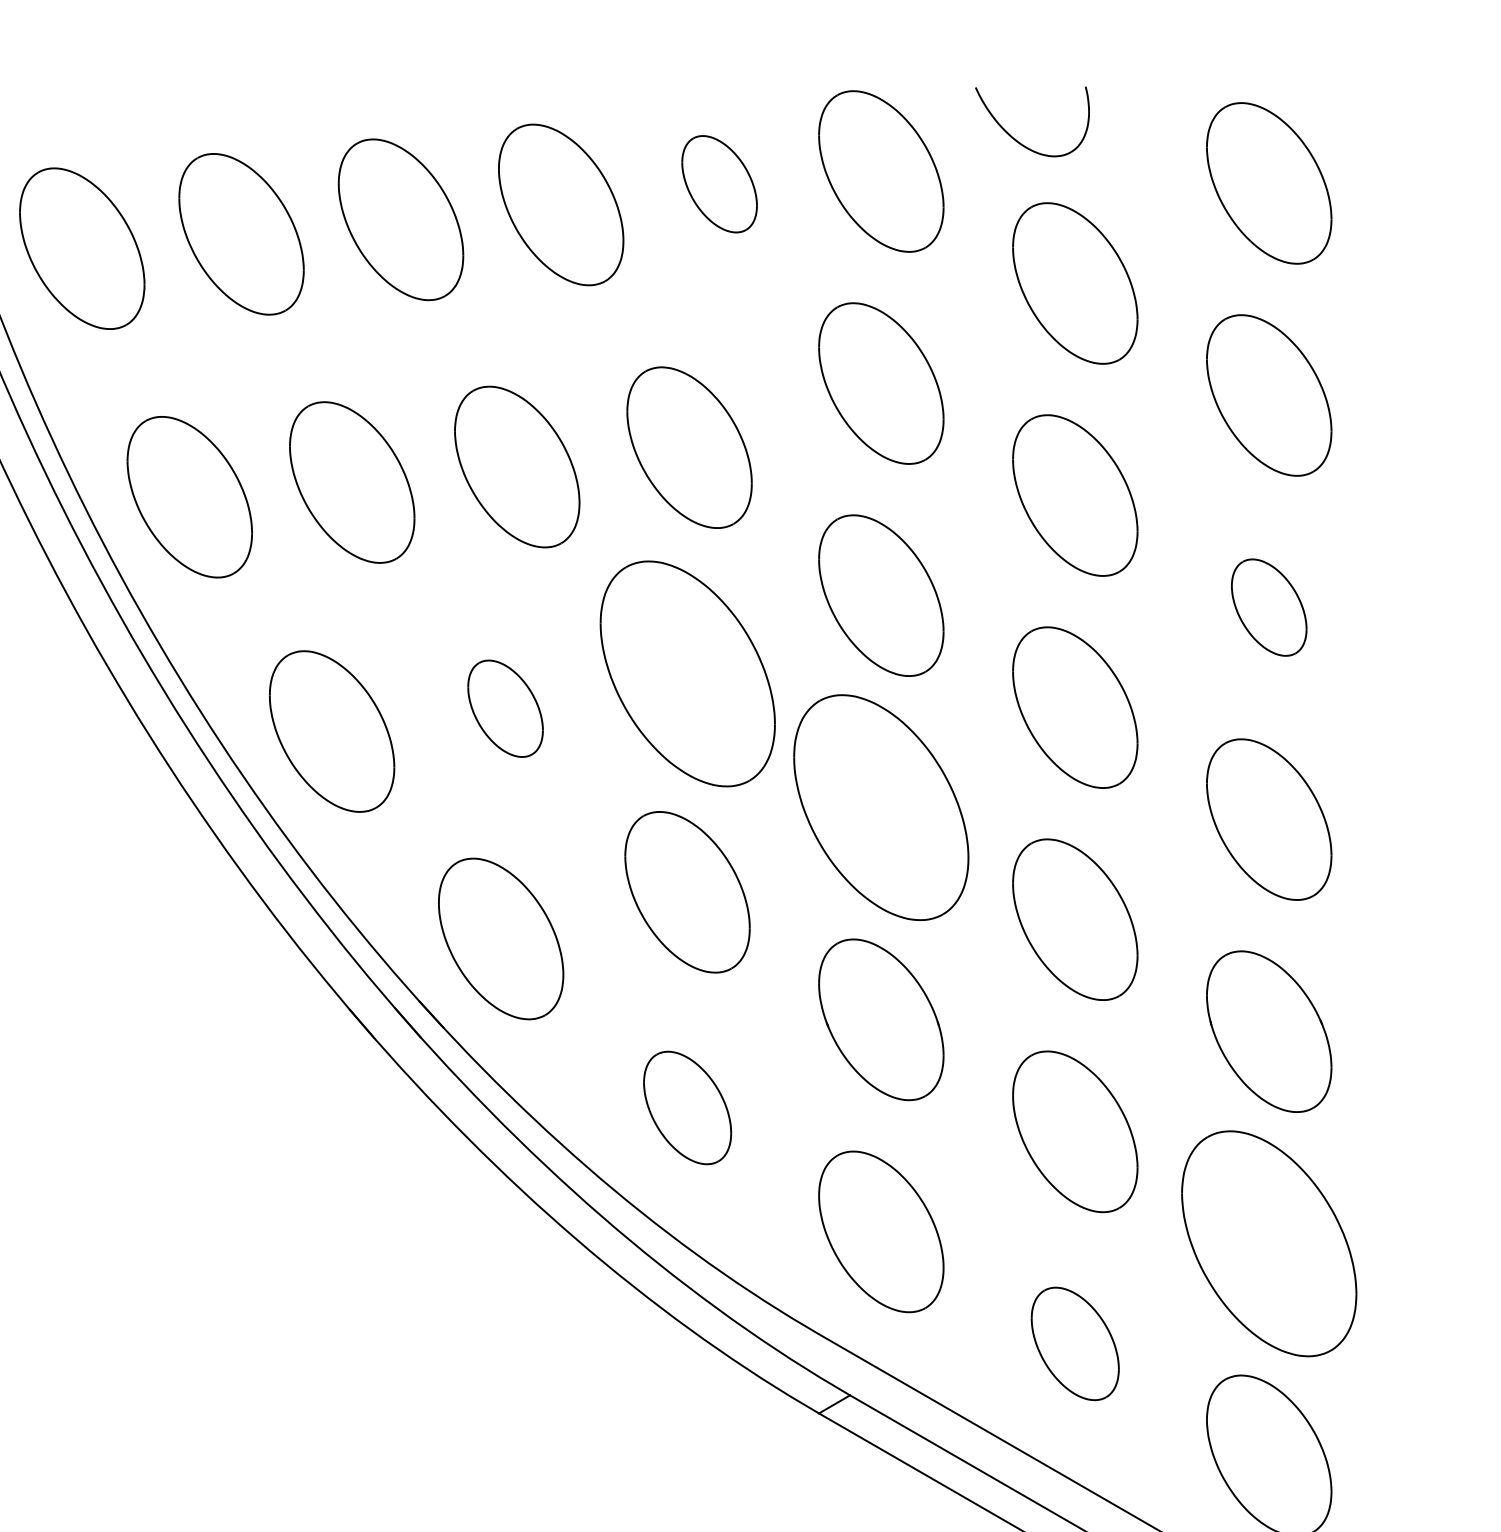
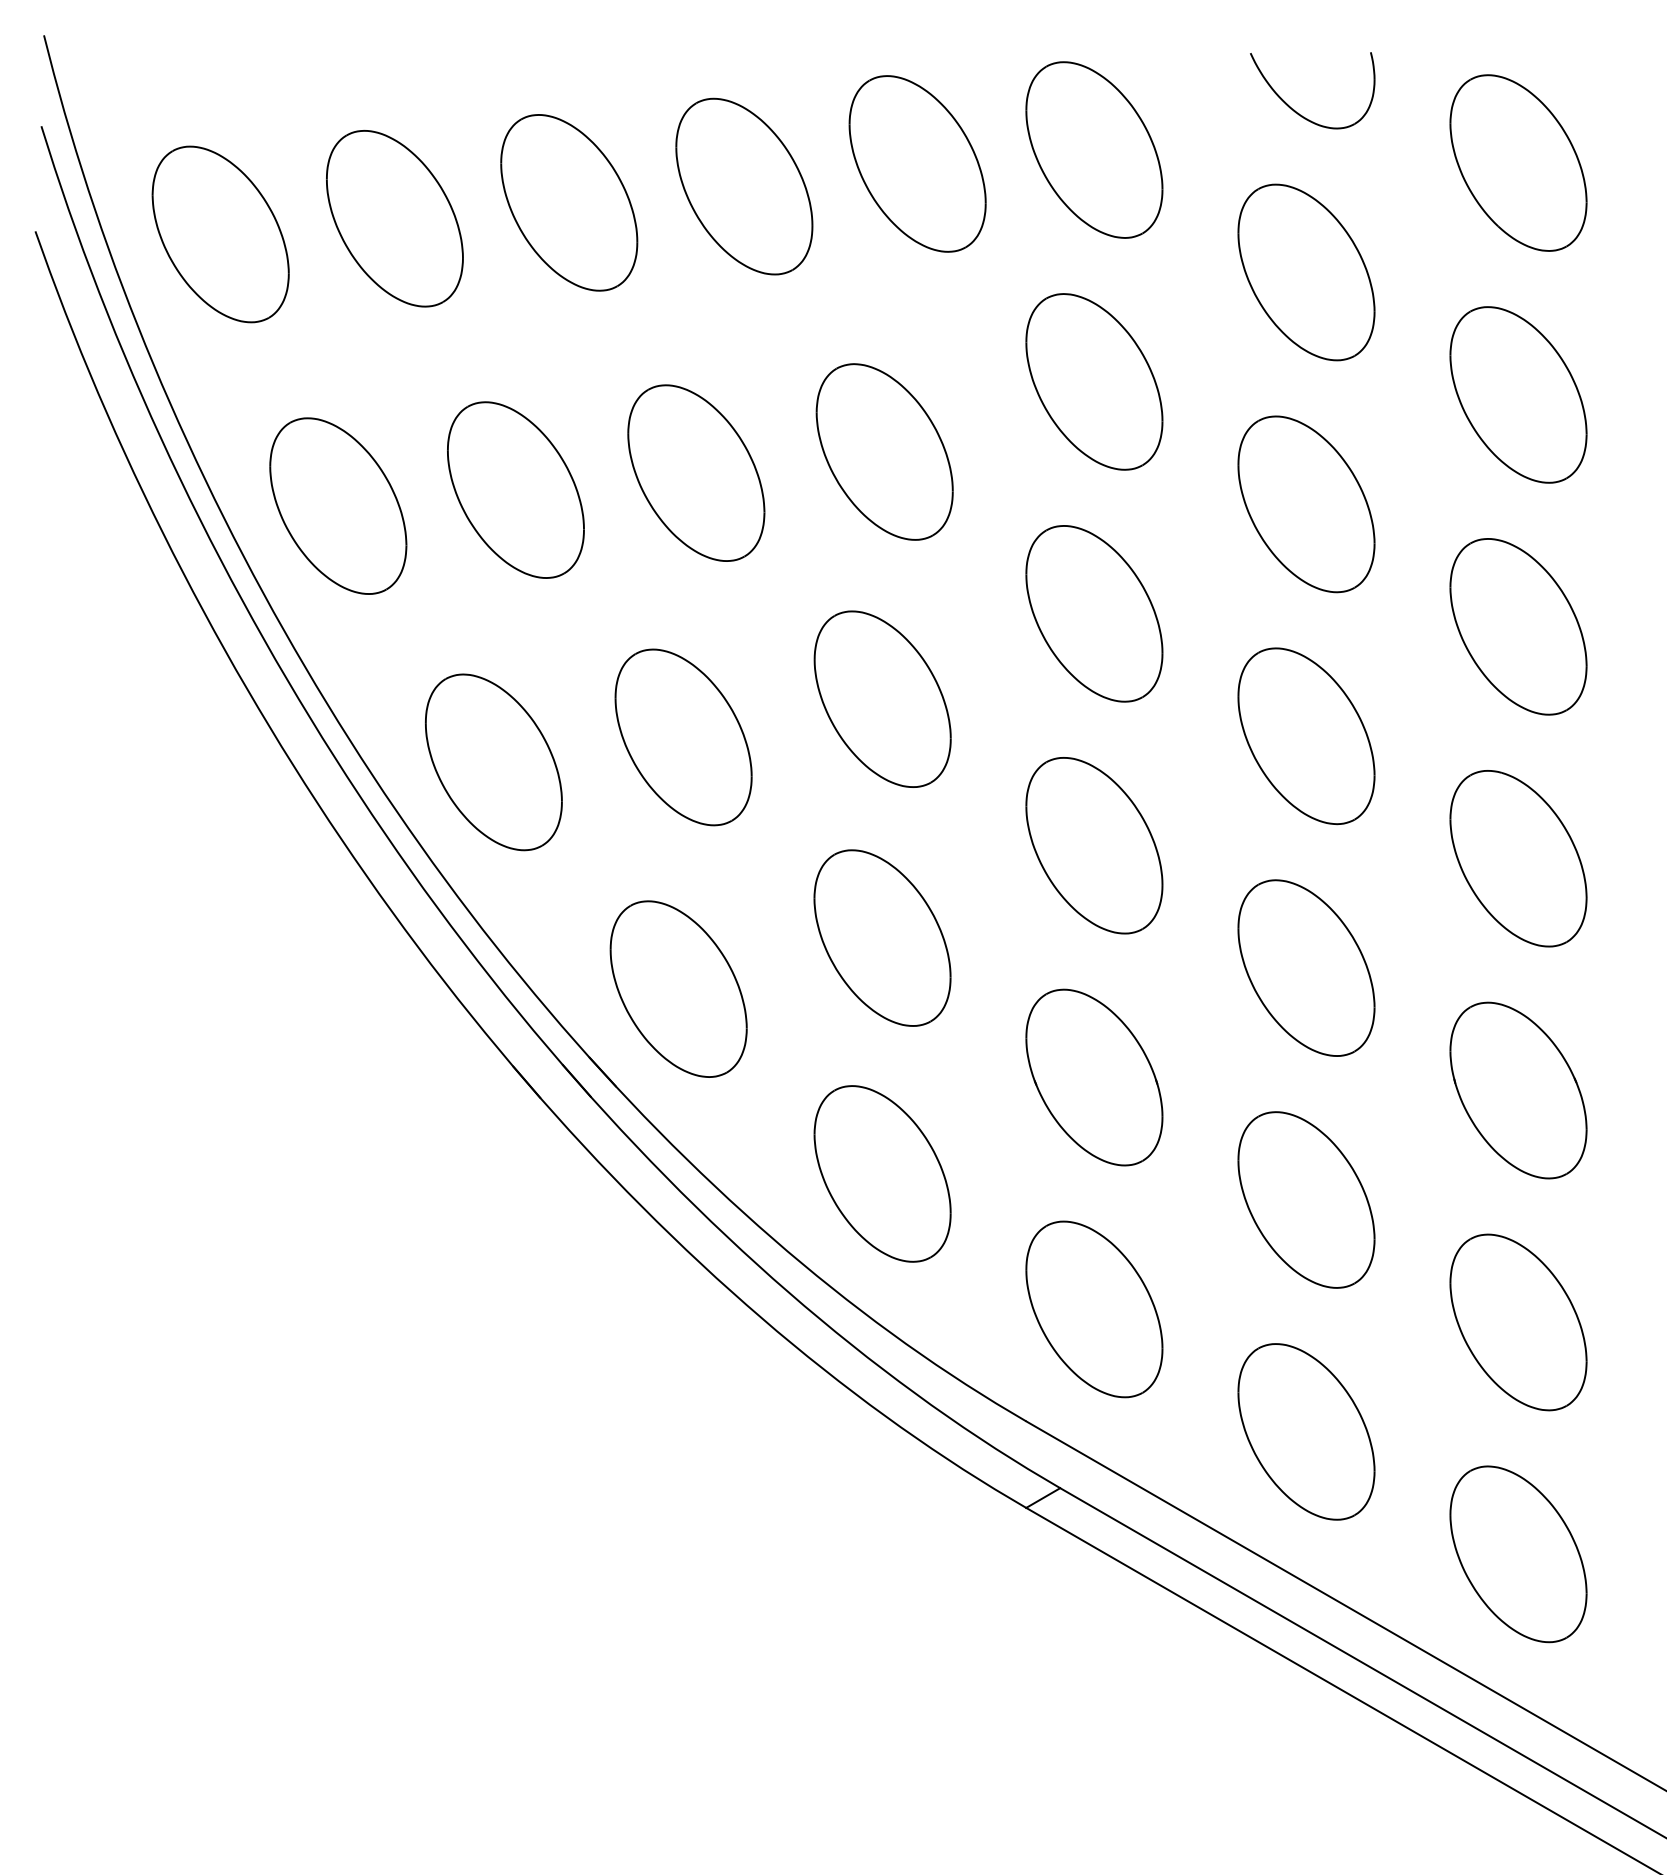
part: (1019, 141) -> (1298, 112), moved
part: (719, 183) -> (917, 163), size x1.67
part: (1269, 607) -> (1518, 626), size x1.67
part: (687, 673) -> (882, 698), size x0.71
part: (505, 708) -> (683, 737), size x1.67
part: (881, 807) -> (1094, 845), size x0.71
part: (687, 1107) -> (882, 1173), size x1.43
part: (1269, 1243) -> (1518, 1322), size x0.71
part: (1075, 1343) -> (1306, 1431), size x1.43

